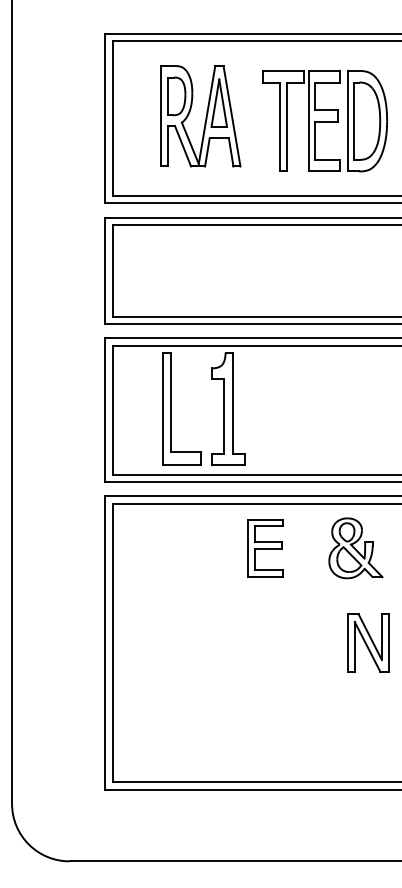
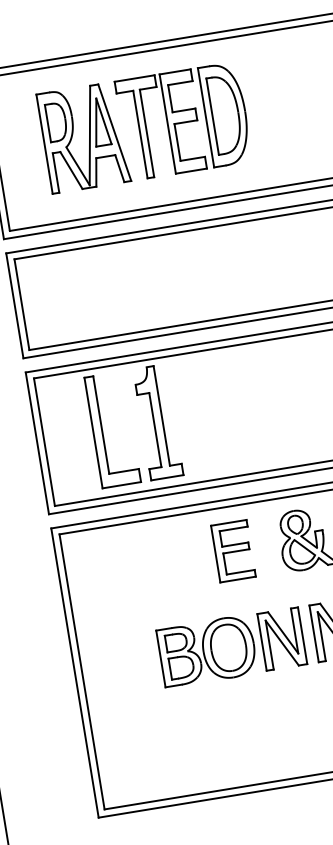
part: (324, 121) -> (183, 121), moved
part: (265, 548) -> (233, 551), moved
part: (264, 642) -> (231, 646), added

